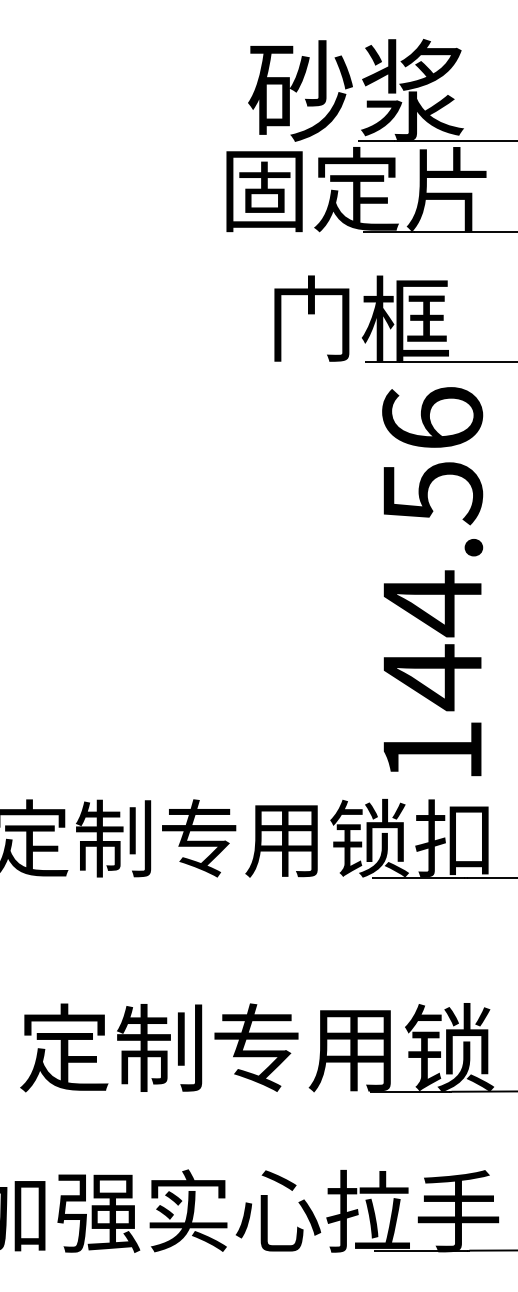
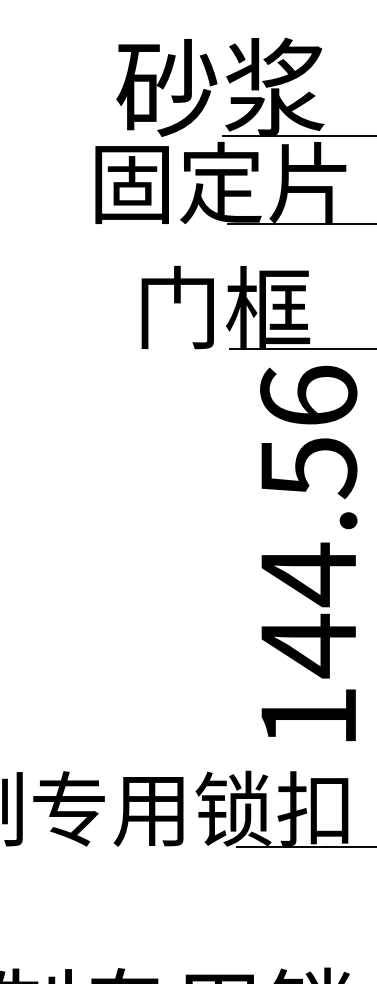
text: (432, 581) -> (308, 553), moved

